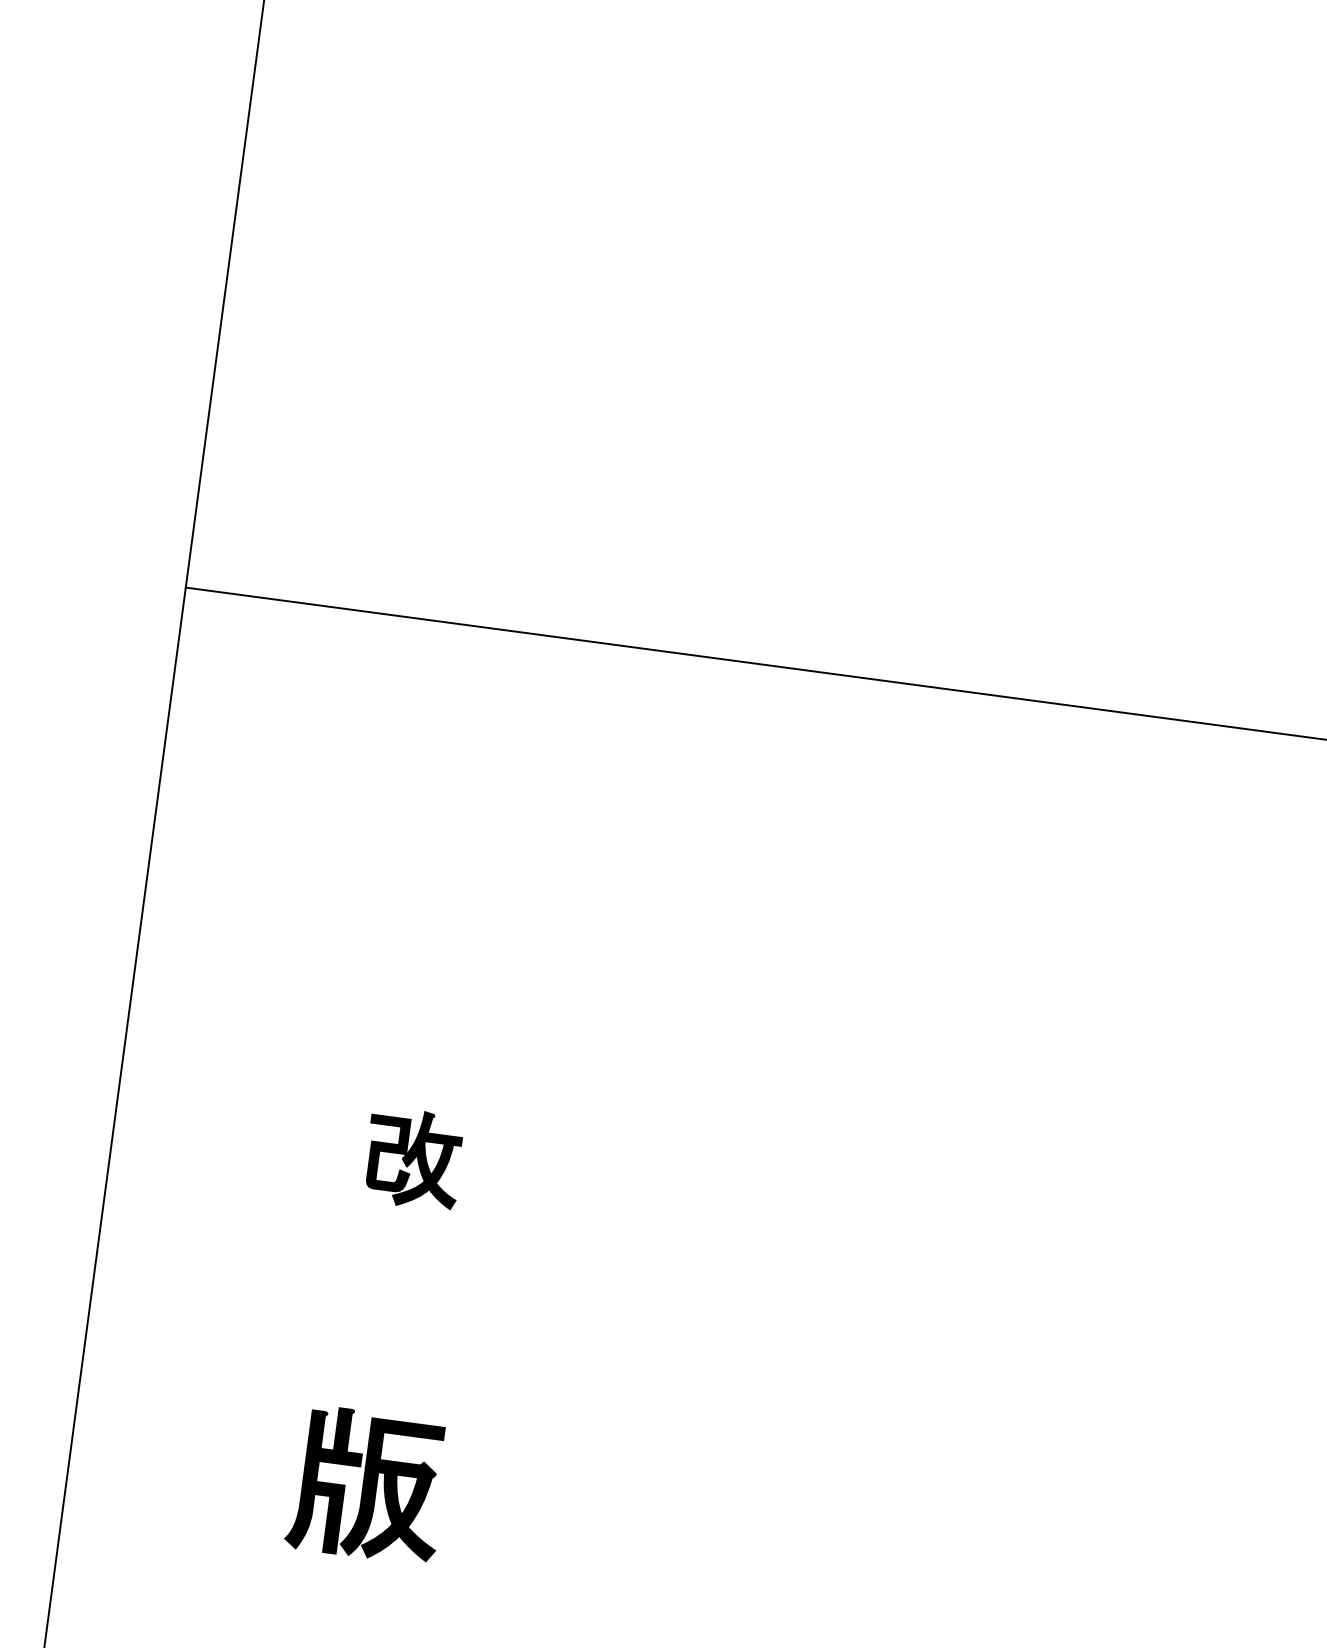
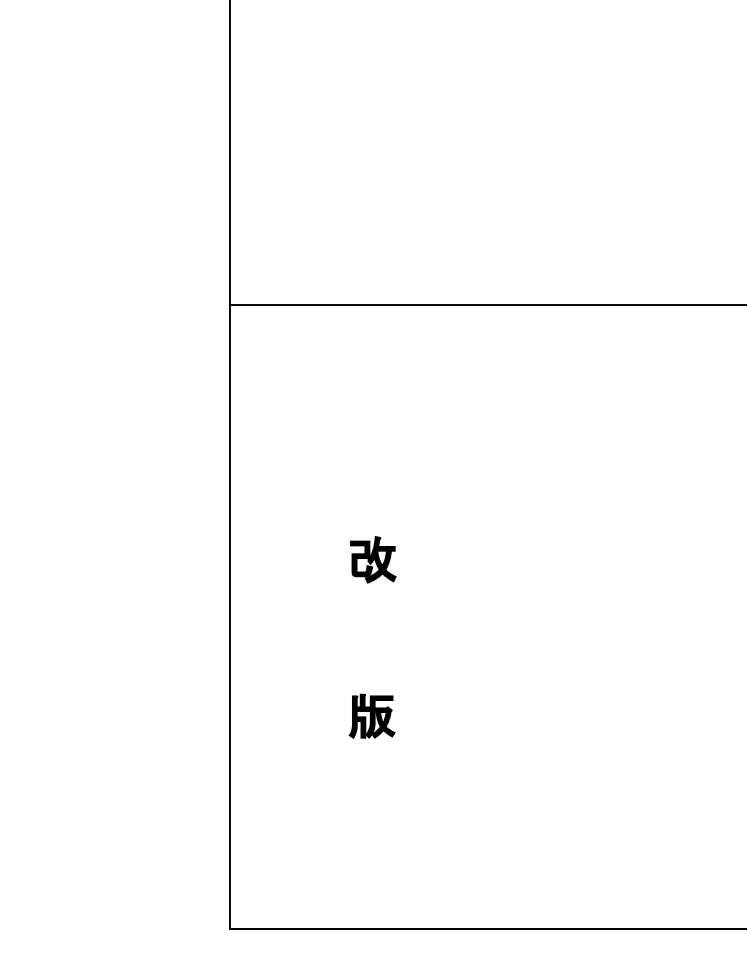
part: (366, 1483) -> (371, 715), size x0.62

